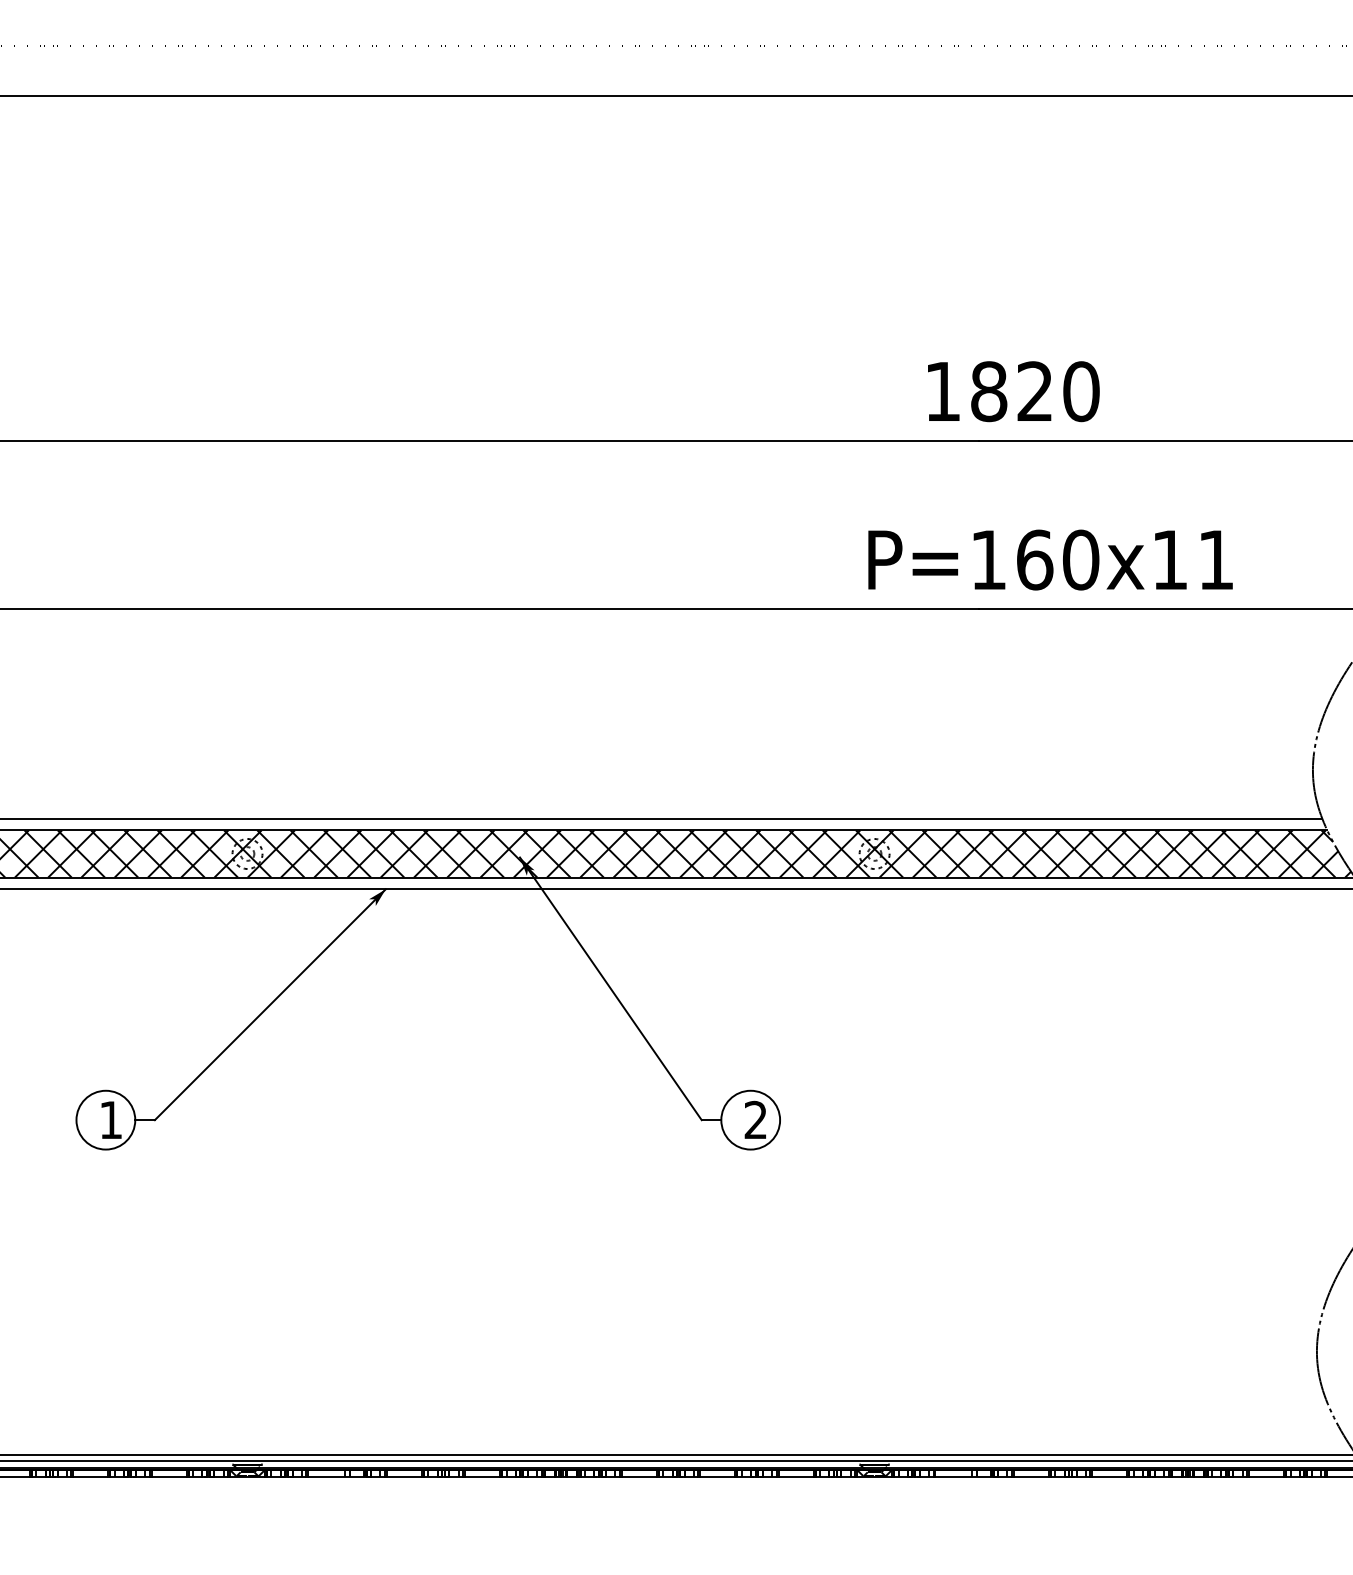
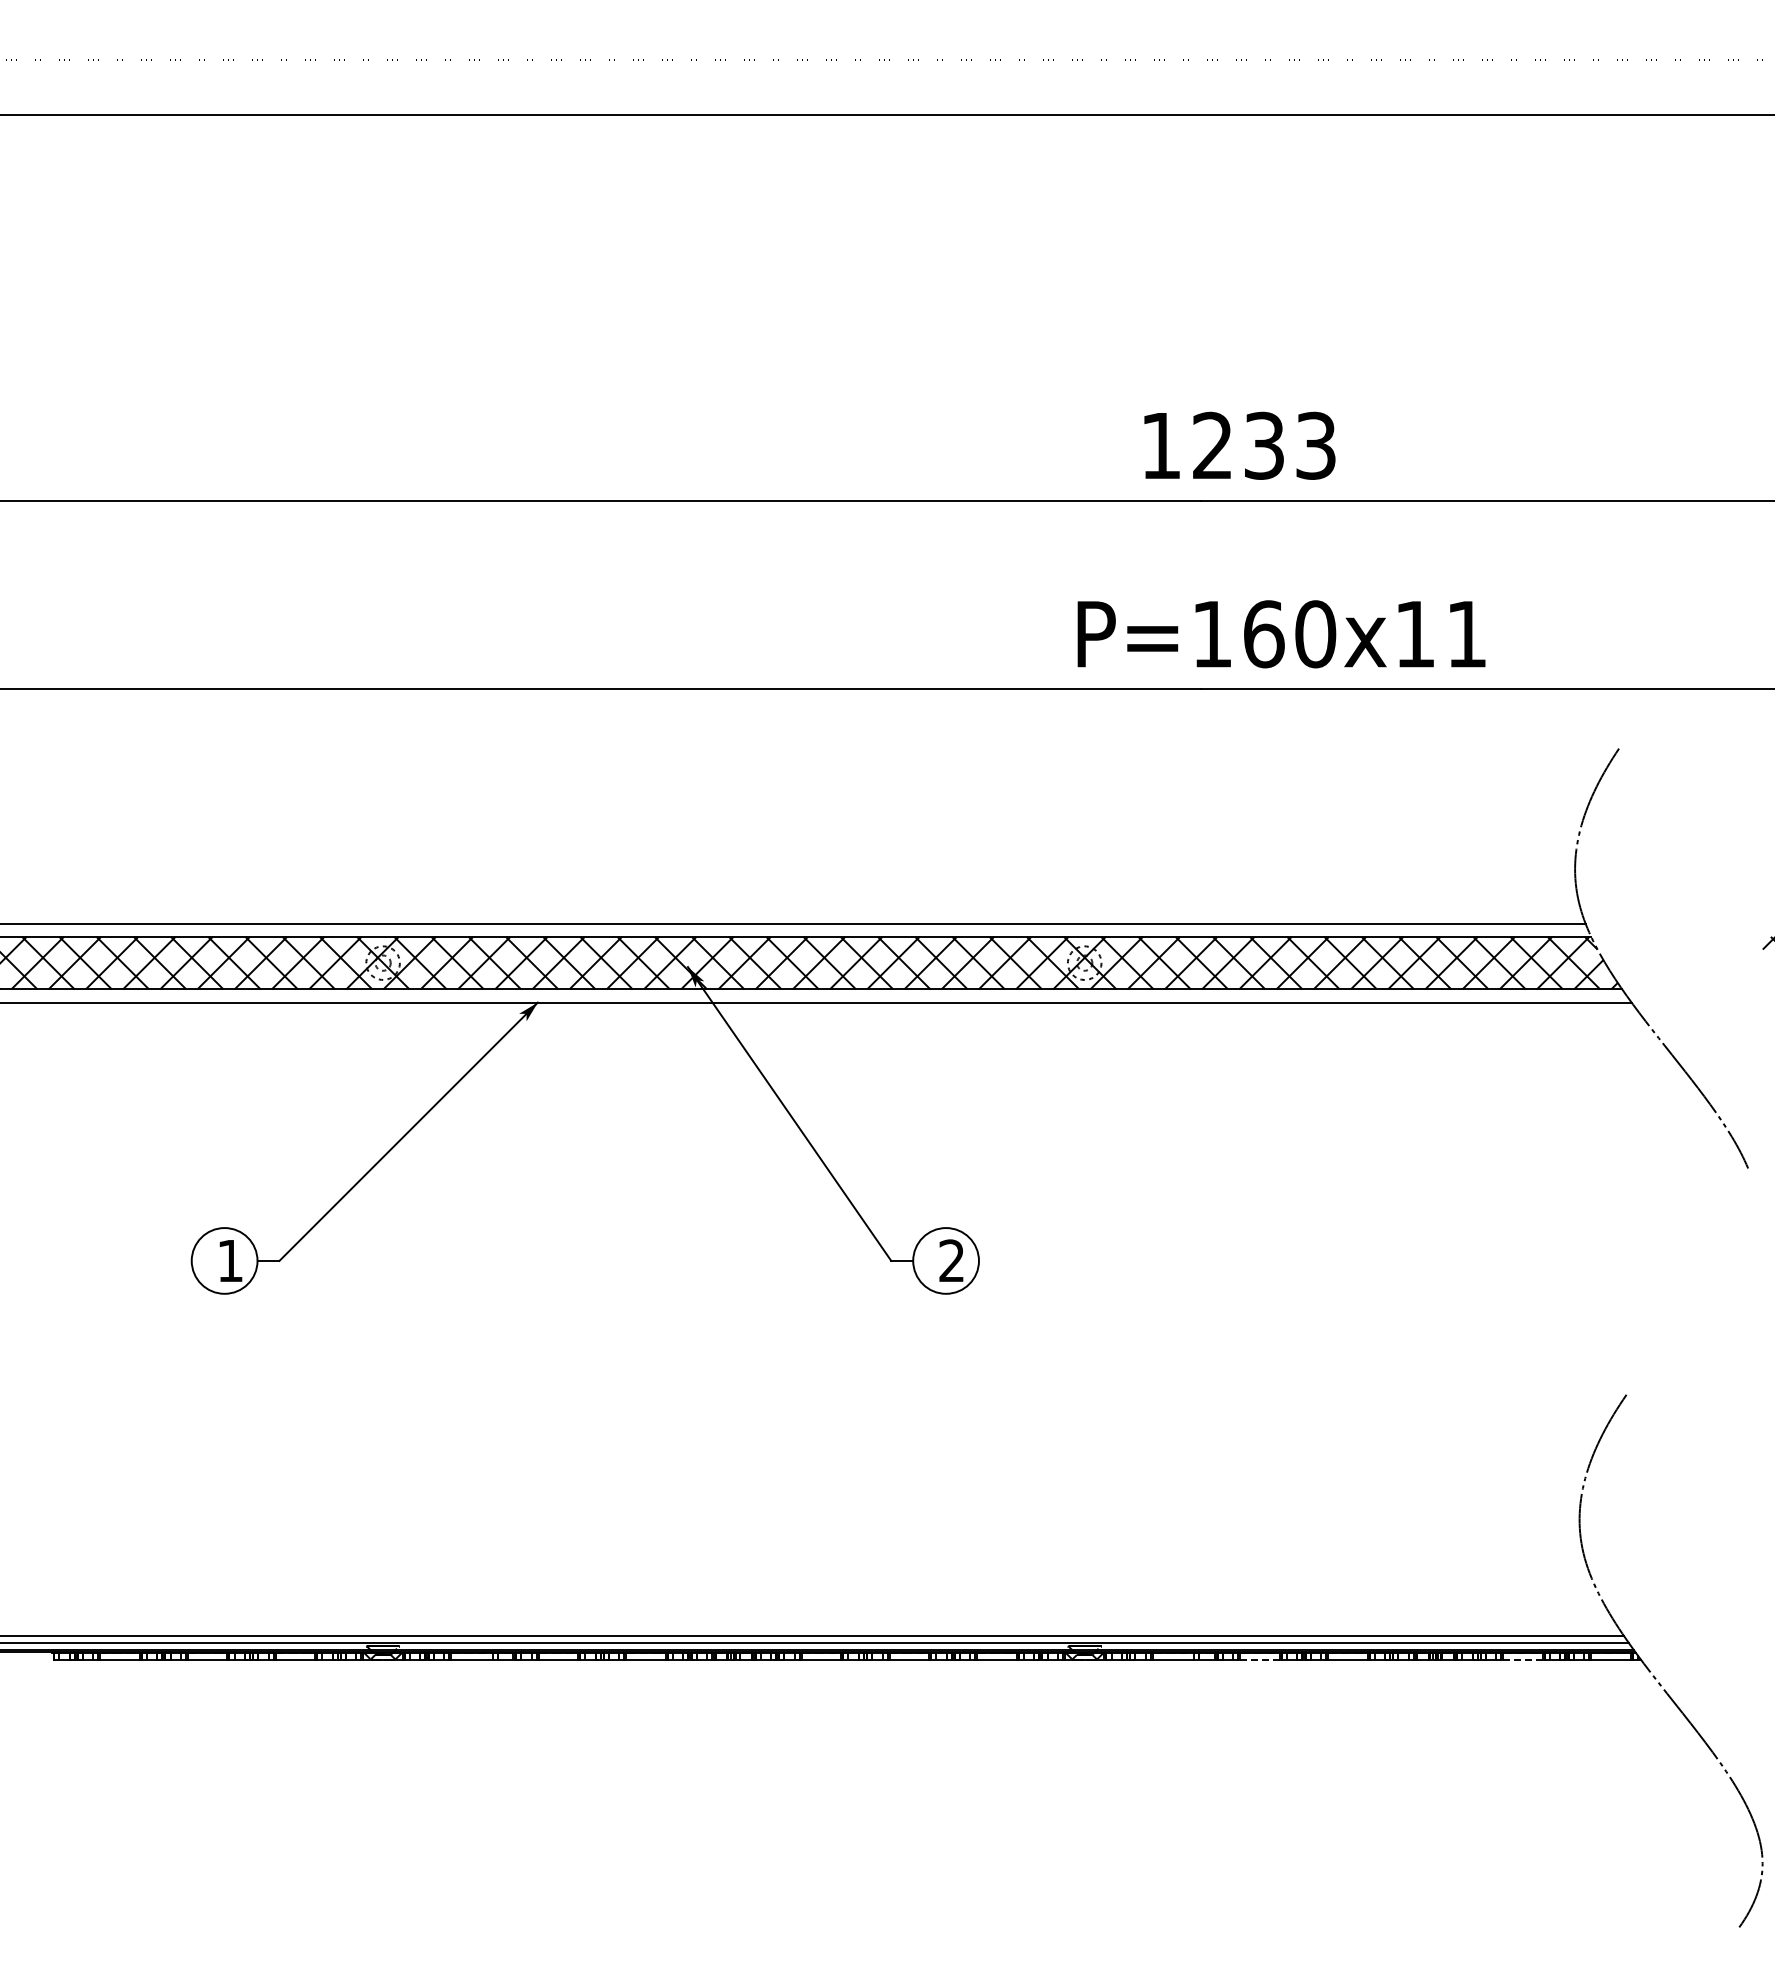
text: (1035, 391) -> (1264, 445), 1820 -> 1233
line: (1031, 1477) -> (1260, 1660), solid -> dashed
line: (1266, 1477) -> (1523, 1660), solid -> dashed

